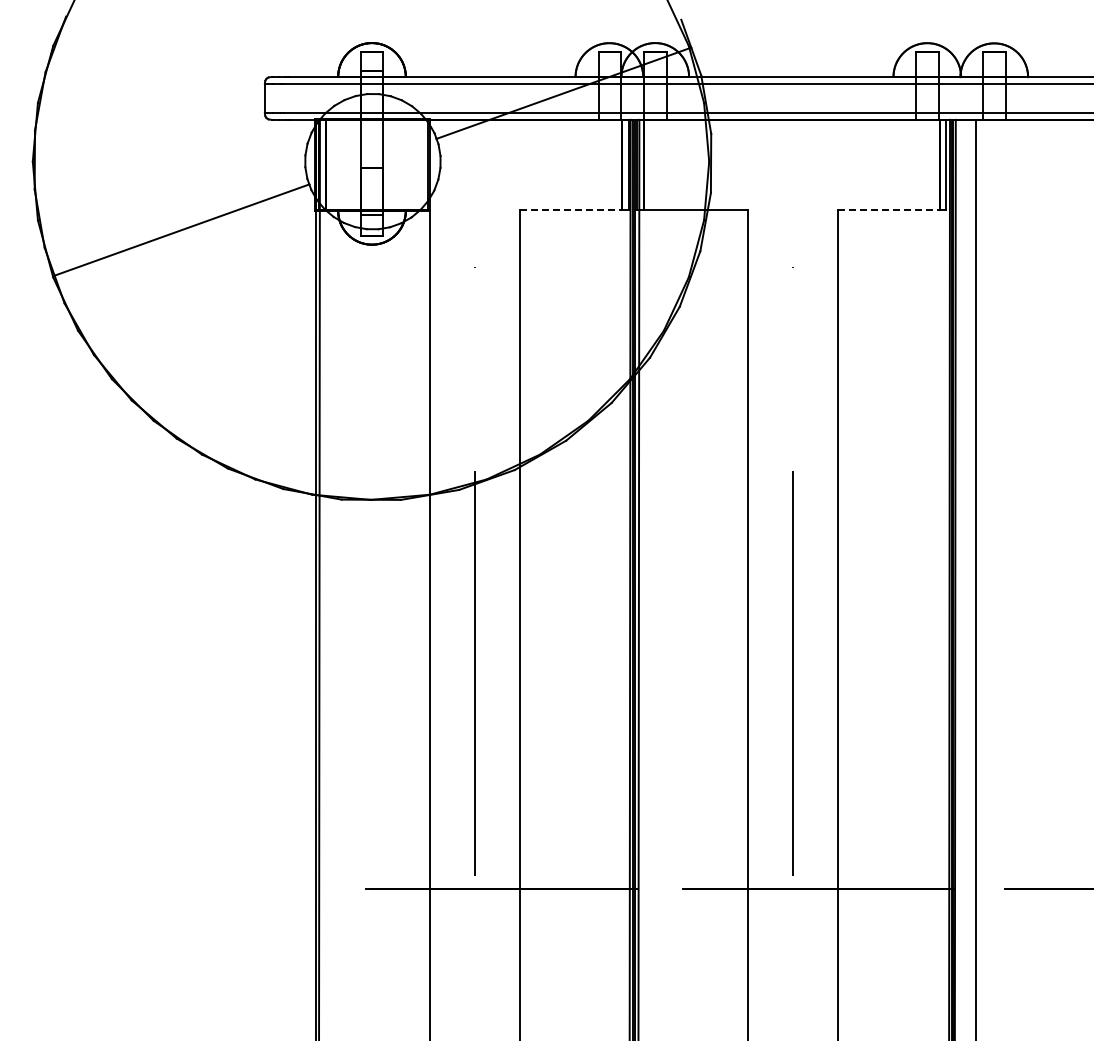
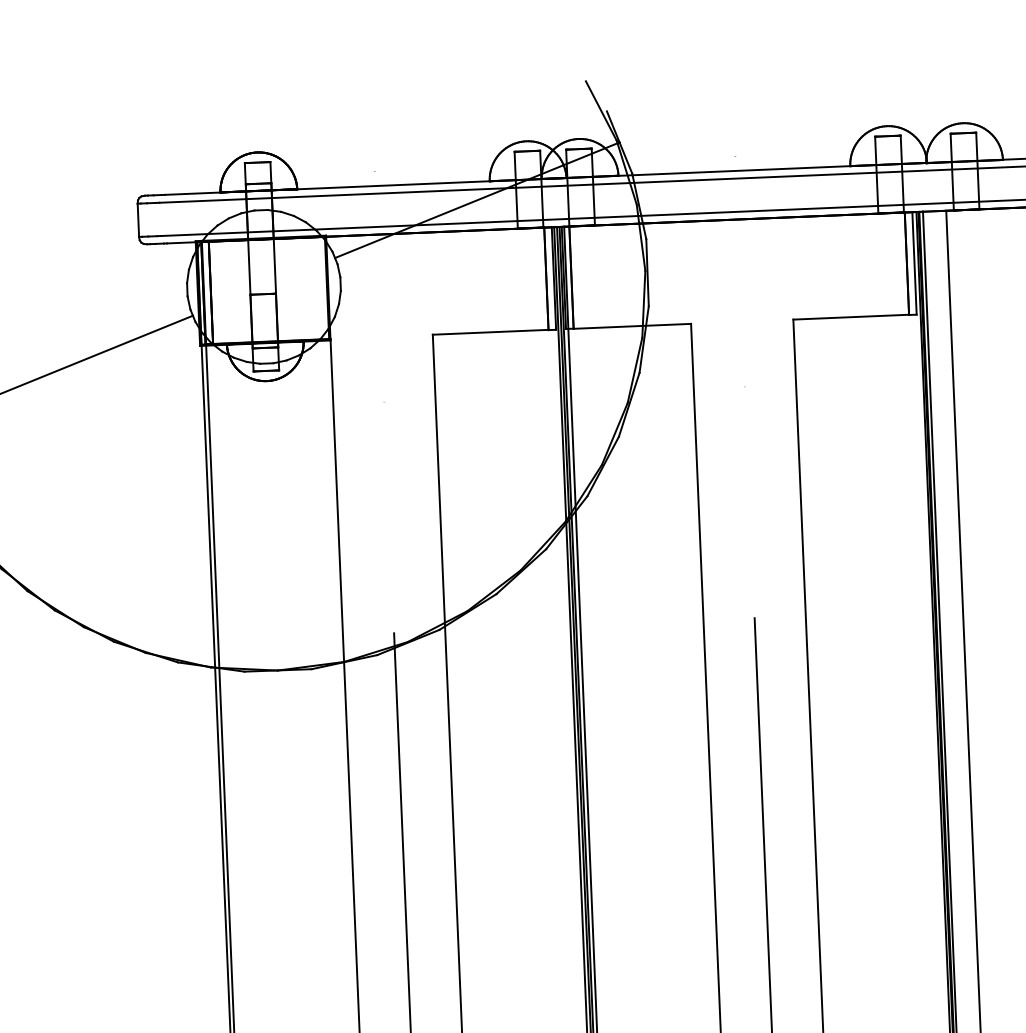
line: (571, 209) -> (491, 331), dashed -> solid
line: (889, 209) -> (852, 316), dashed -> solid

